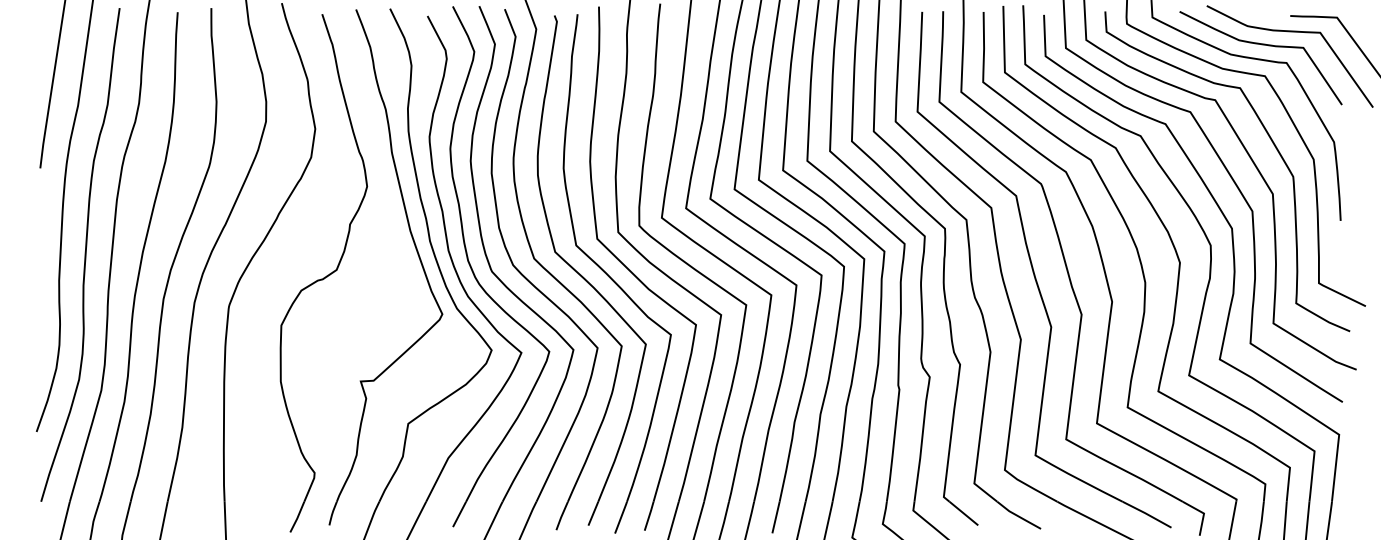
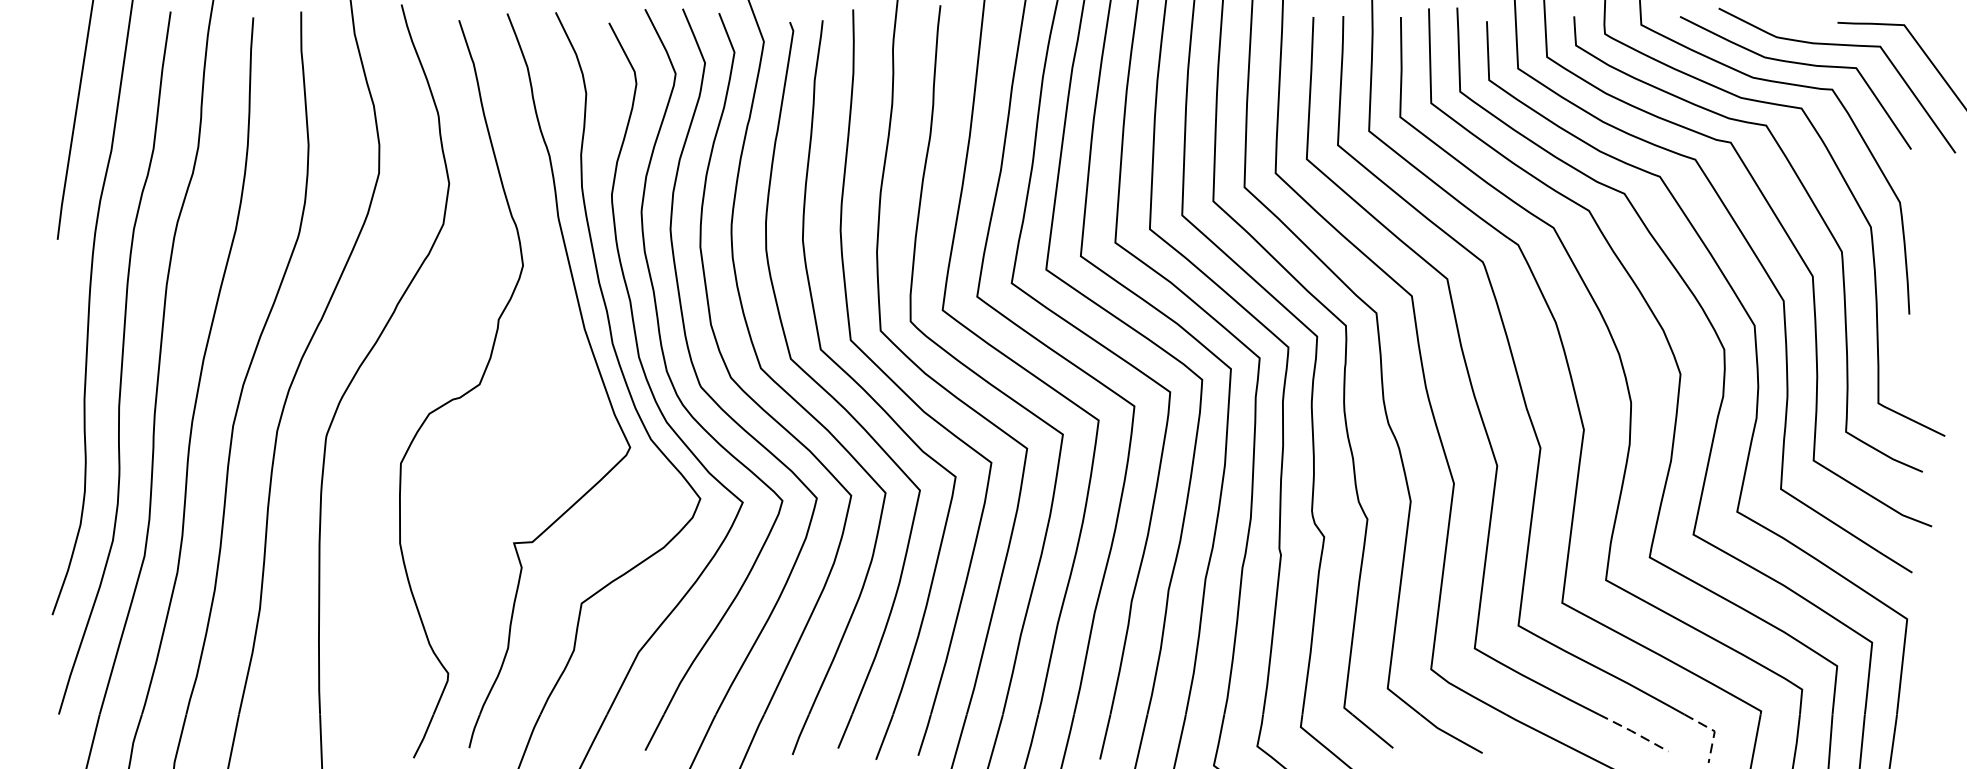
line: (1203, 513) -> (1714, 731), solid -> dashed
line: (1147, 514) -> (1634, 732), solid -> dashed

